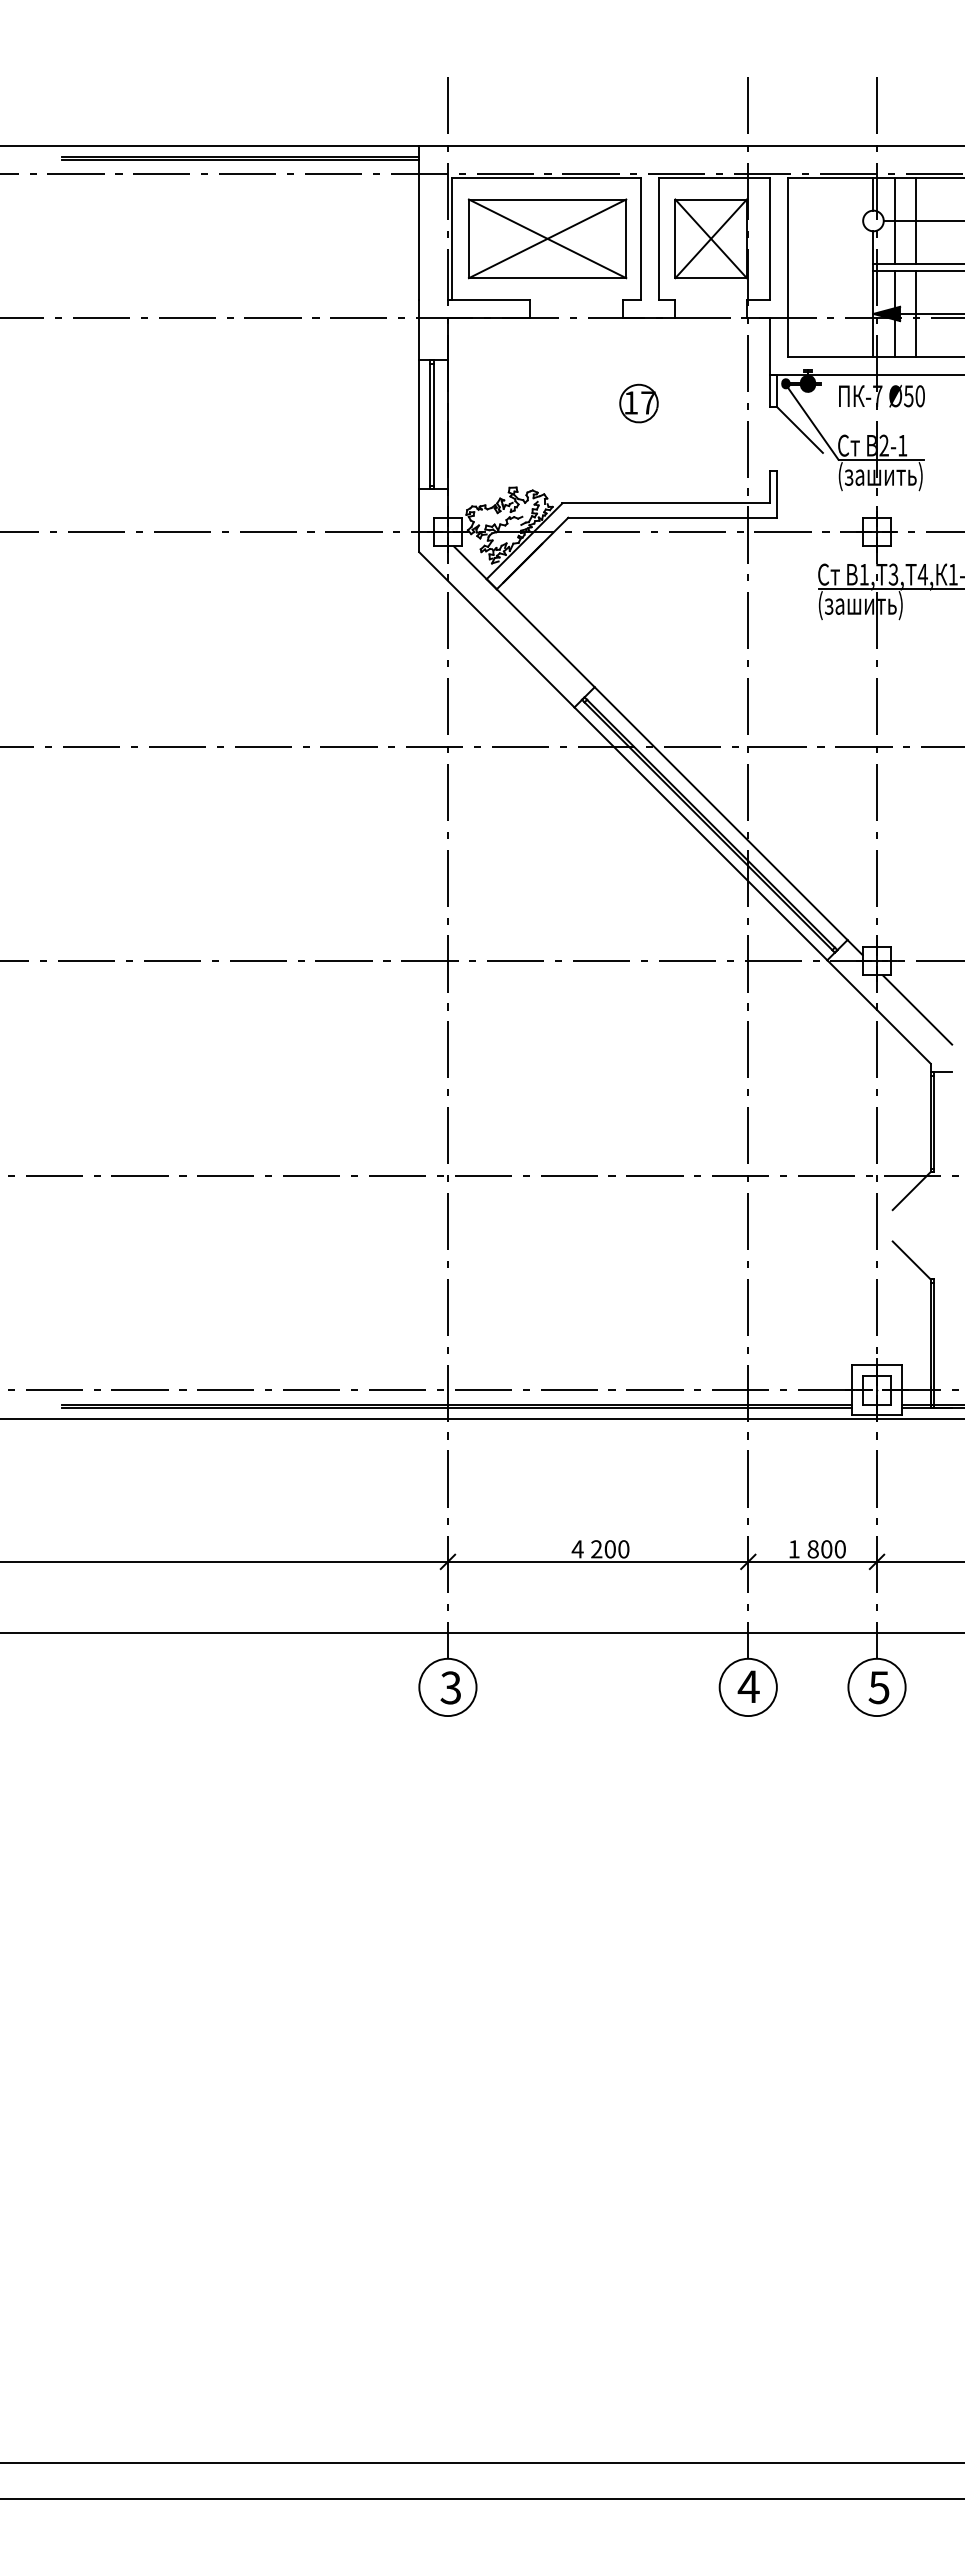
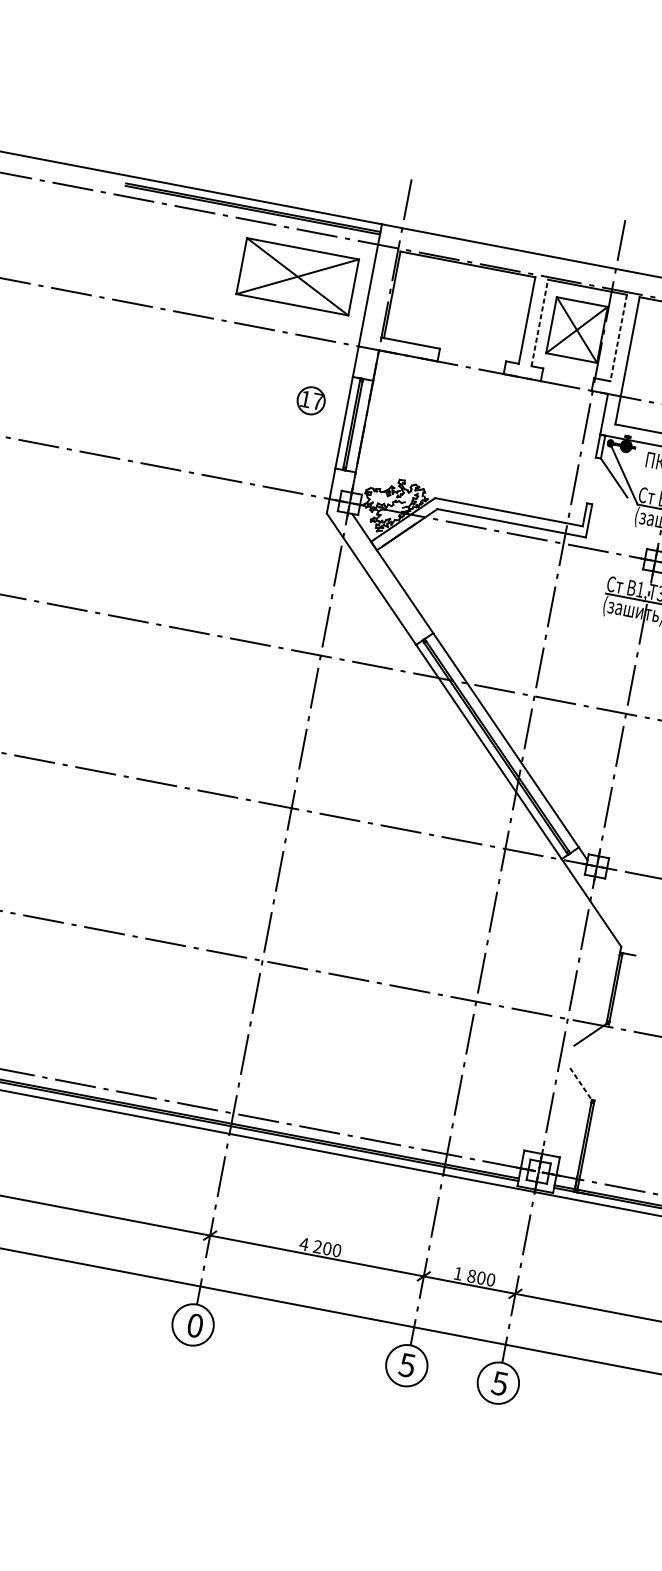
part: (547, 238) -> (297, 276), moved
line: (658, 238) -> (539, 322), solid -> dashed
line: (769, 238) -> (618, 337), solid -> dashed
part: (638, 403) -> (310, 400), moved
line: (917, 1009) -> (619, 906), removed
line: (911, 1260) -> (580, 1084), solid -> dashed
text: (748, 1686) -> (407, 1365), 4 -> 5
text: (450, 1687) -> (194, 1325), 3 -> 0

